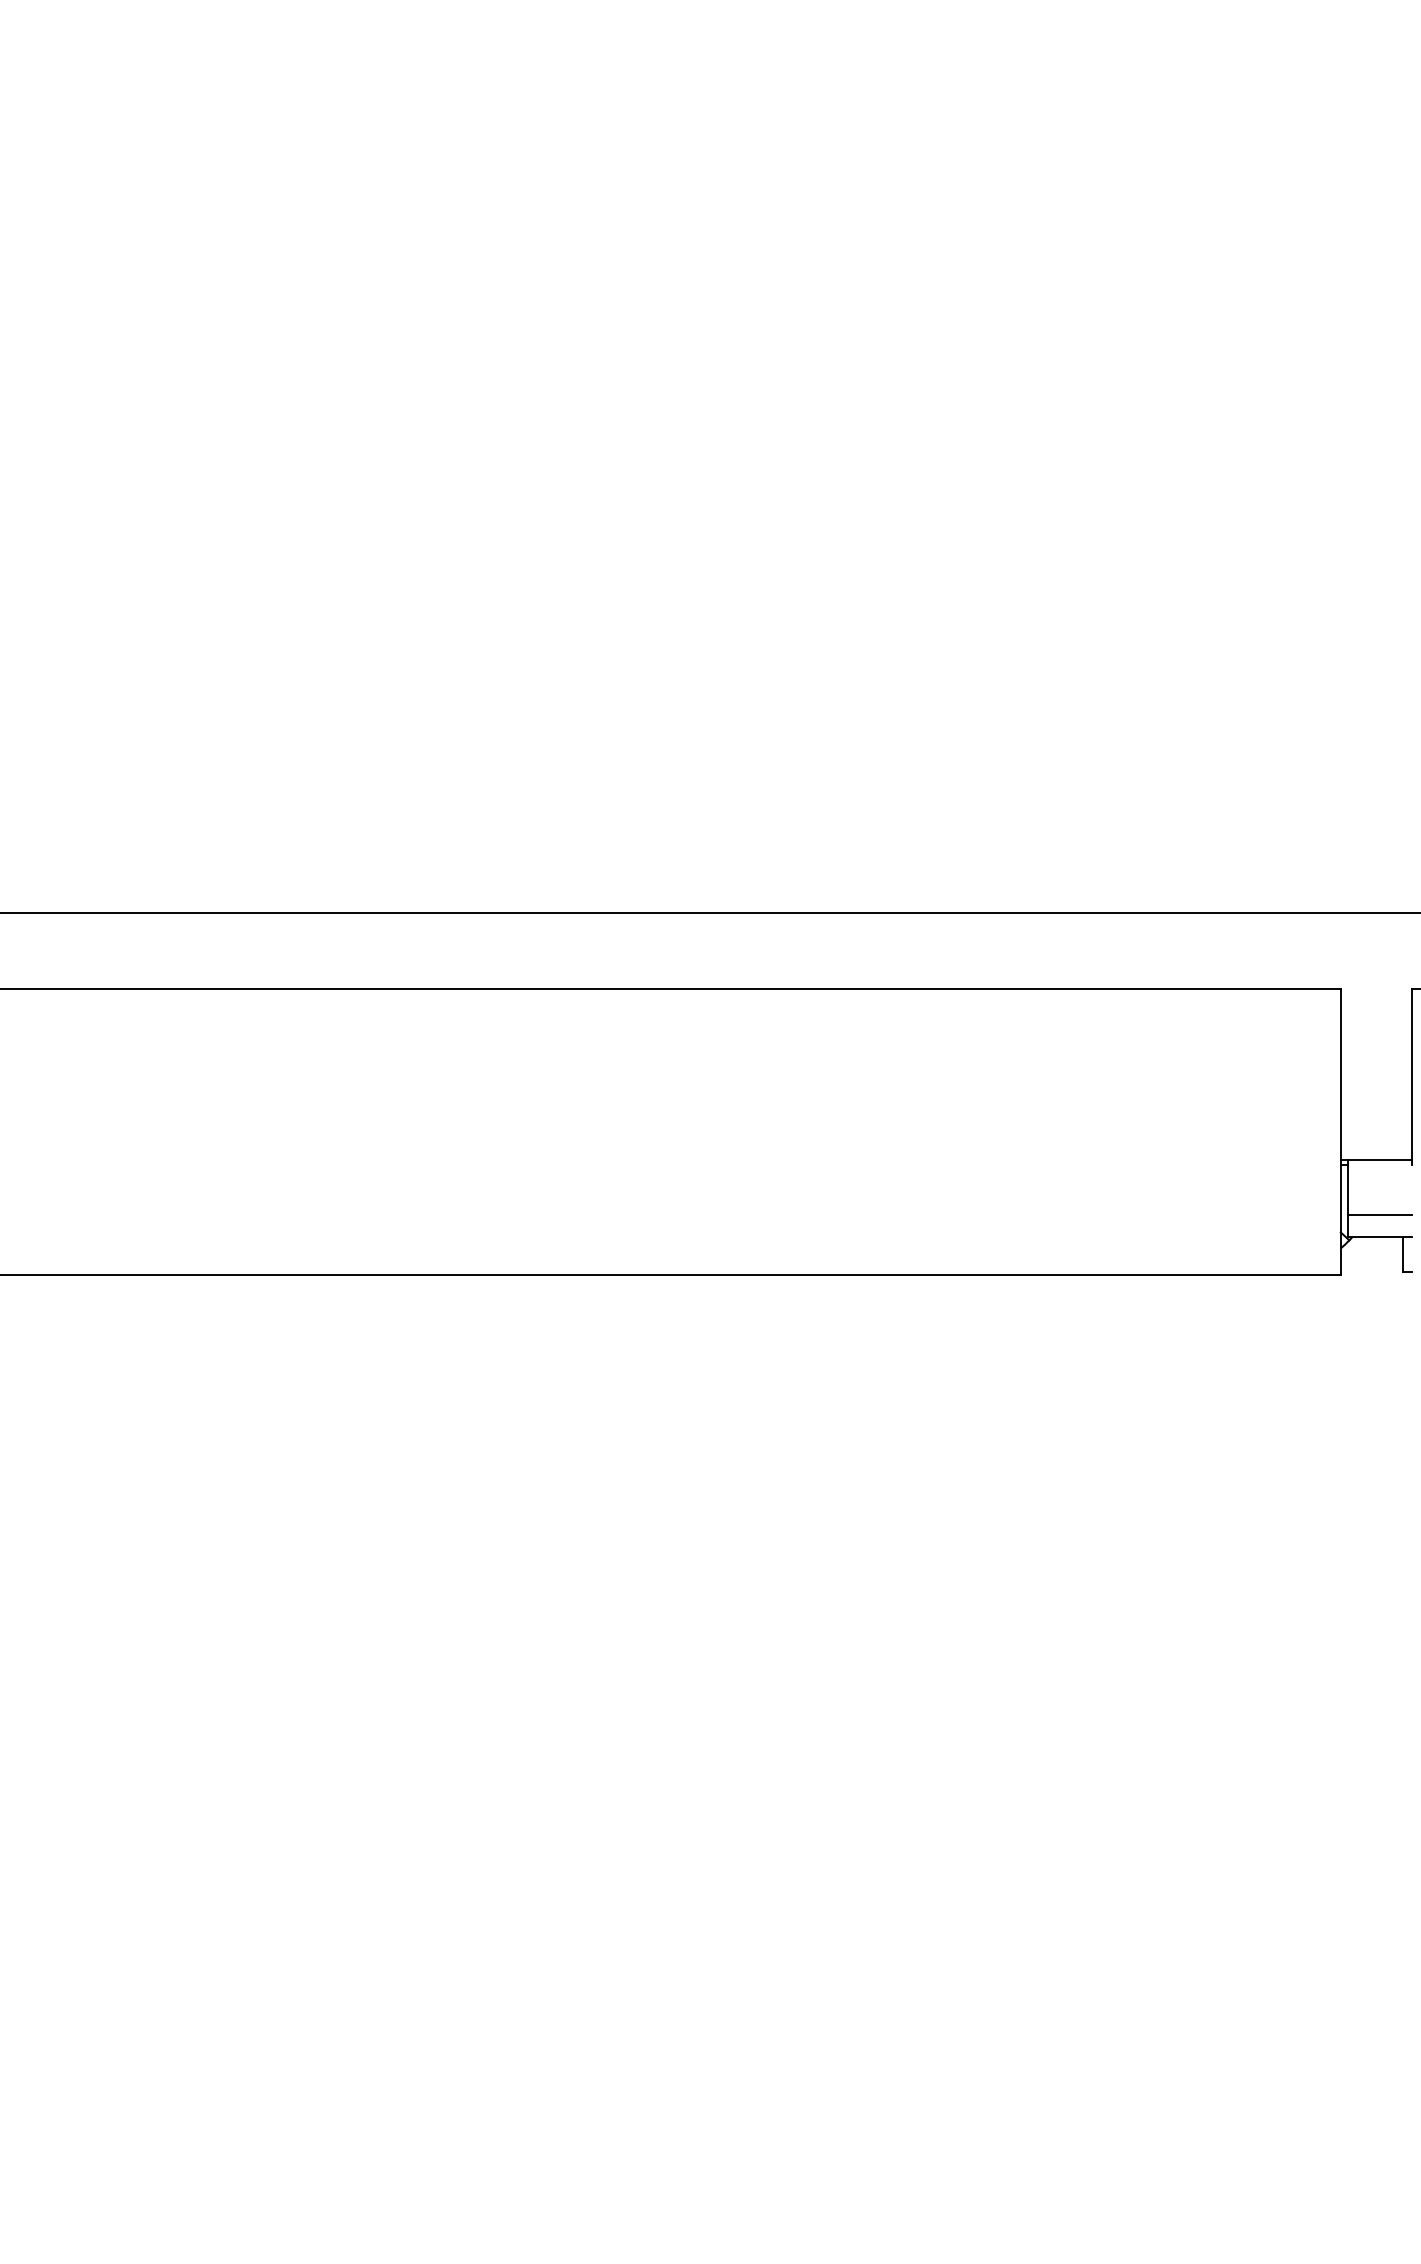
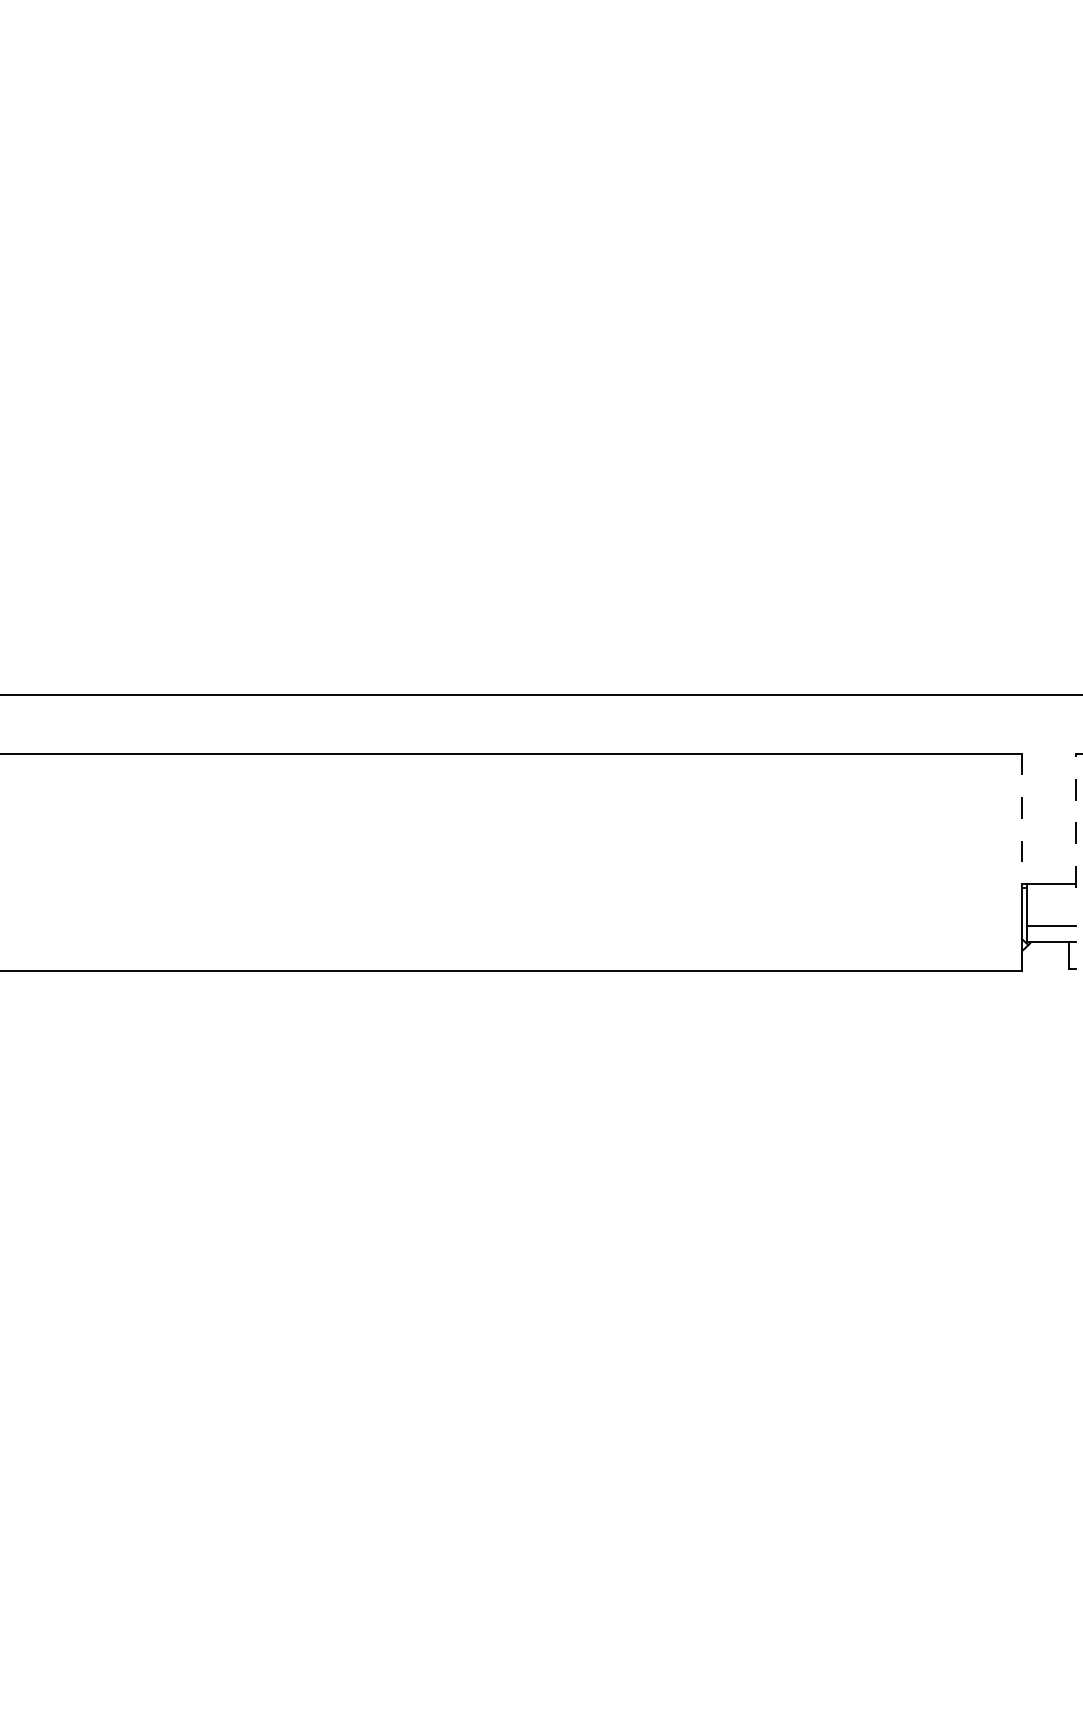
line: (1412, 1076) -> (1076, 820), solid -> dashed
line: (1340, 1077) -> (1021, 820), solid -> dashed

